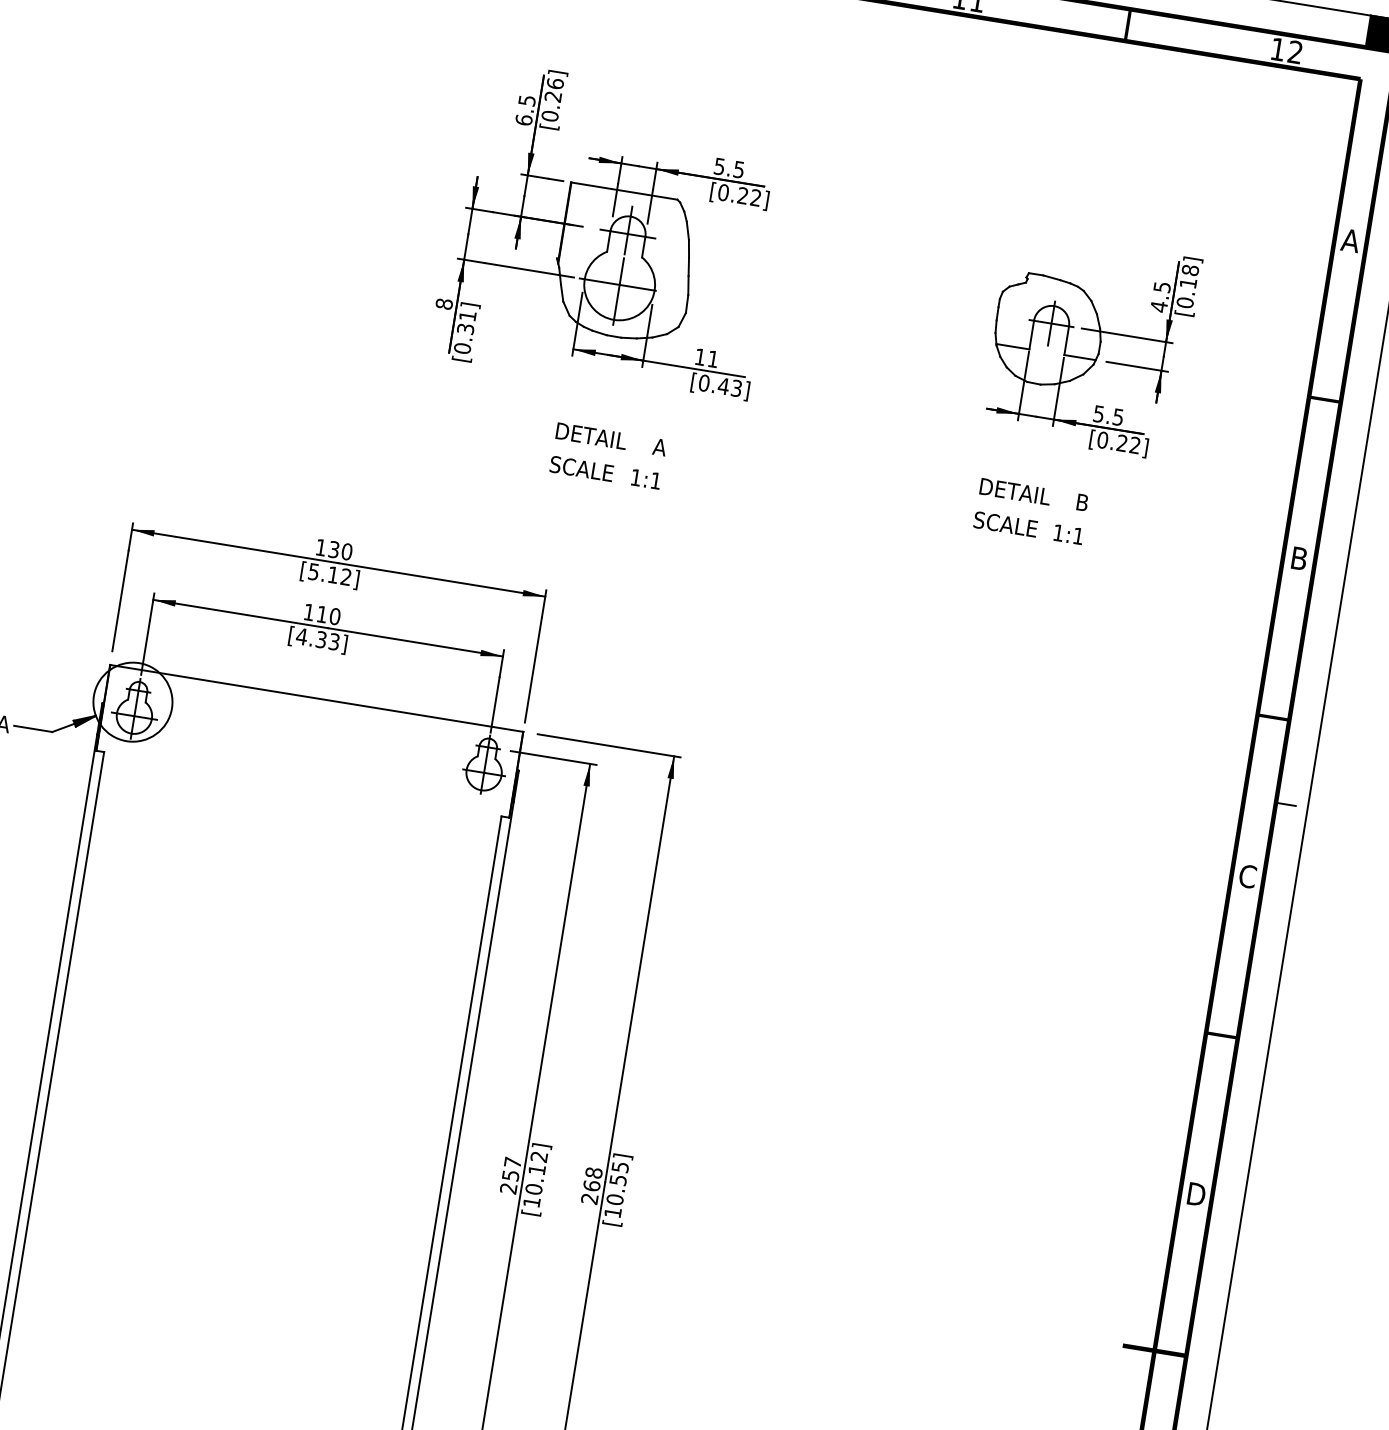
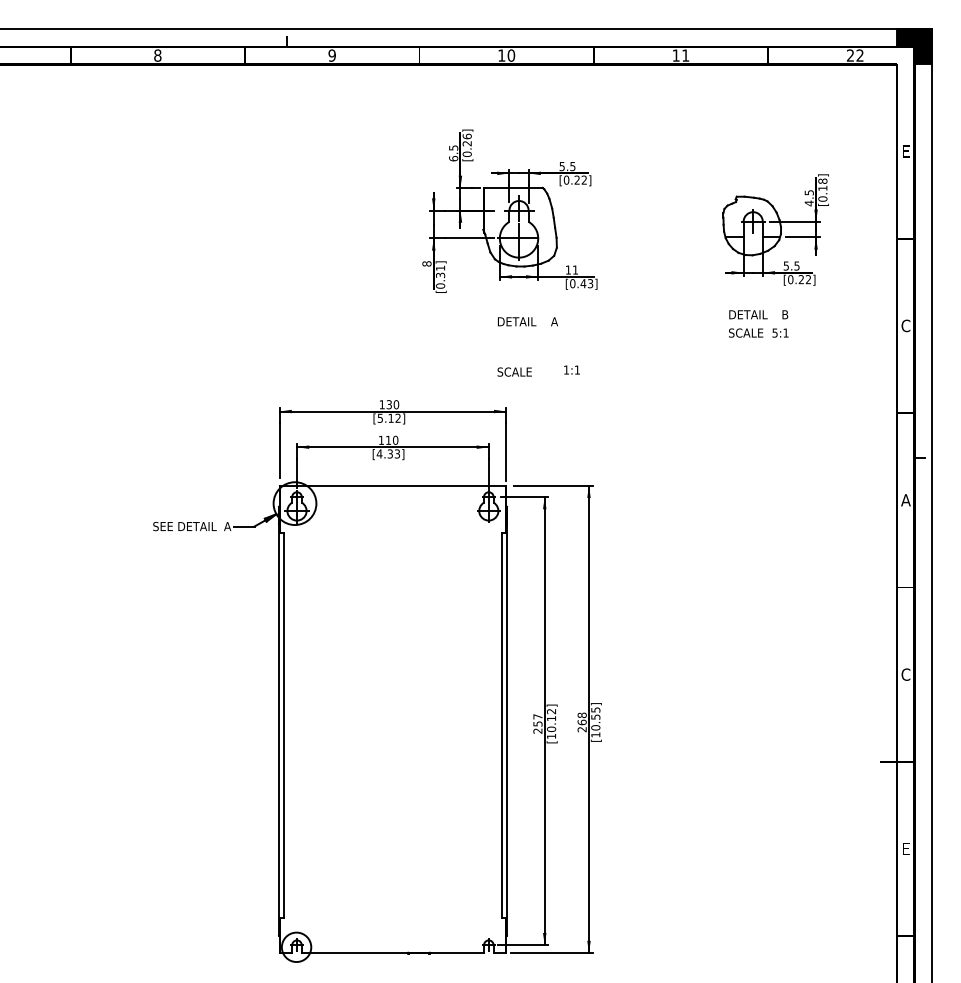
text: (1277, 49) -> (850, 55), 12 -> 22
text: (1349, 240) -> (905, 151), A -> E
text: (581, 467) -> (514, 371), moved
text: (645, 478) -> (571, 369), moved
text: (1057, 531) -> (774, 332), 1:1 -> 5:1
text: (1298, 557) -> (905, 325), B -> C
text: (1246, 876) -> (905, 500), C -> A
text: (1195, 1193) -> (905, 674), D -> C

